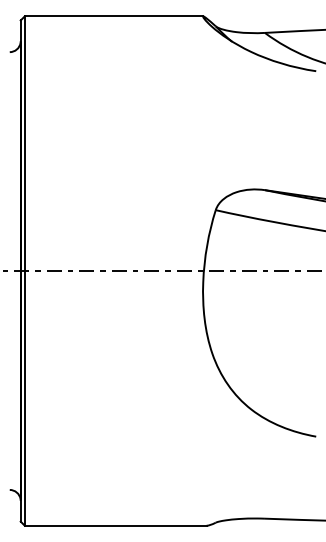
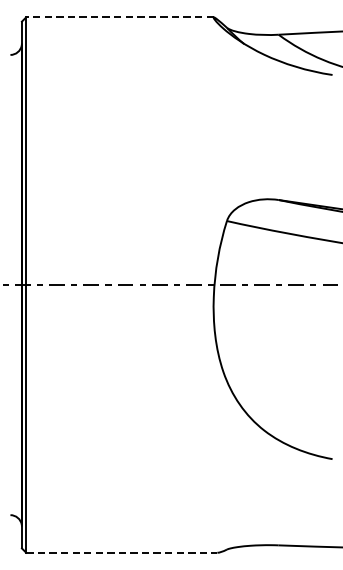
line: (113, 16) -> (119, 17), solid -> dashed
line: (115, 525) -> (121, 552), solid -> dashed

